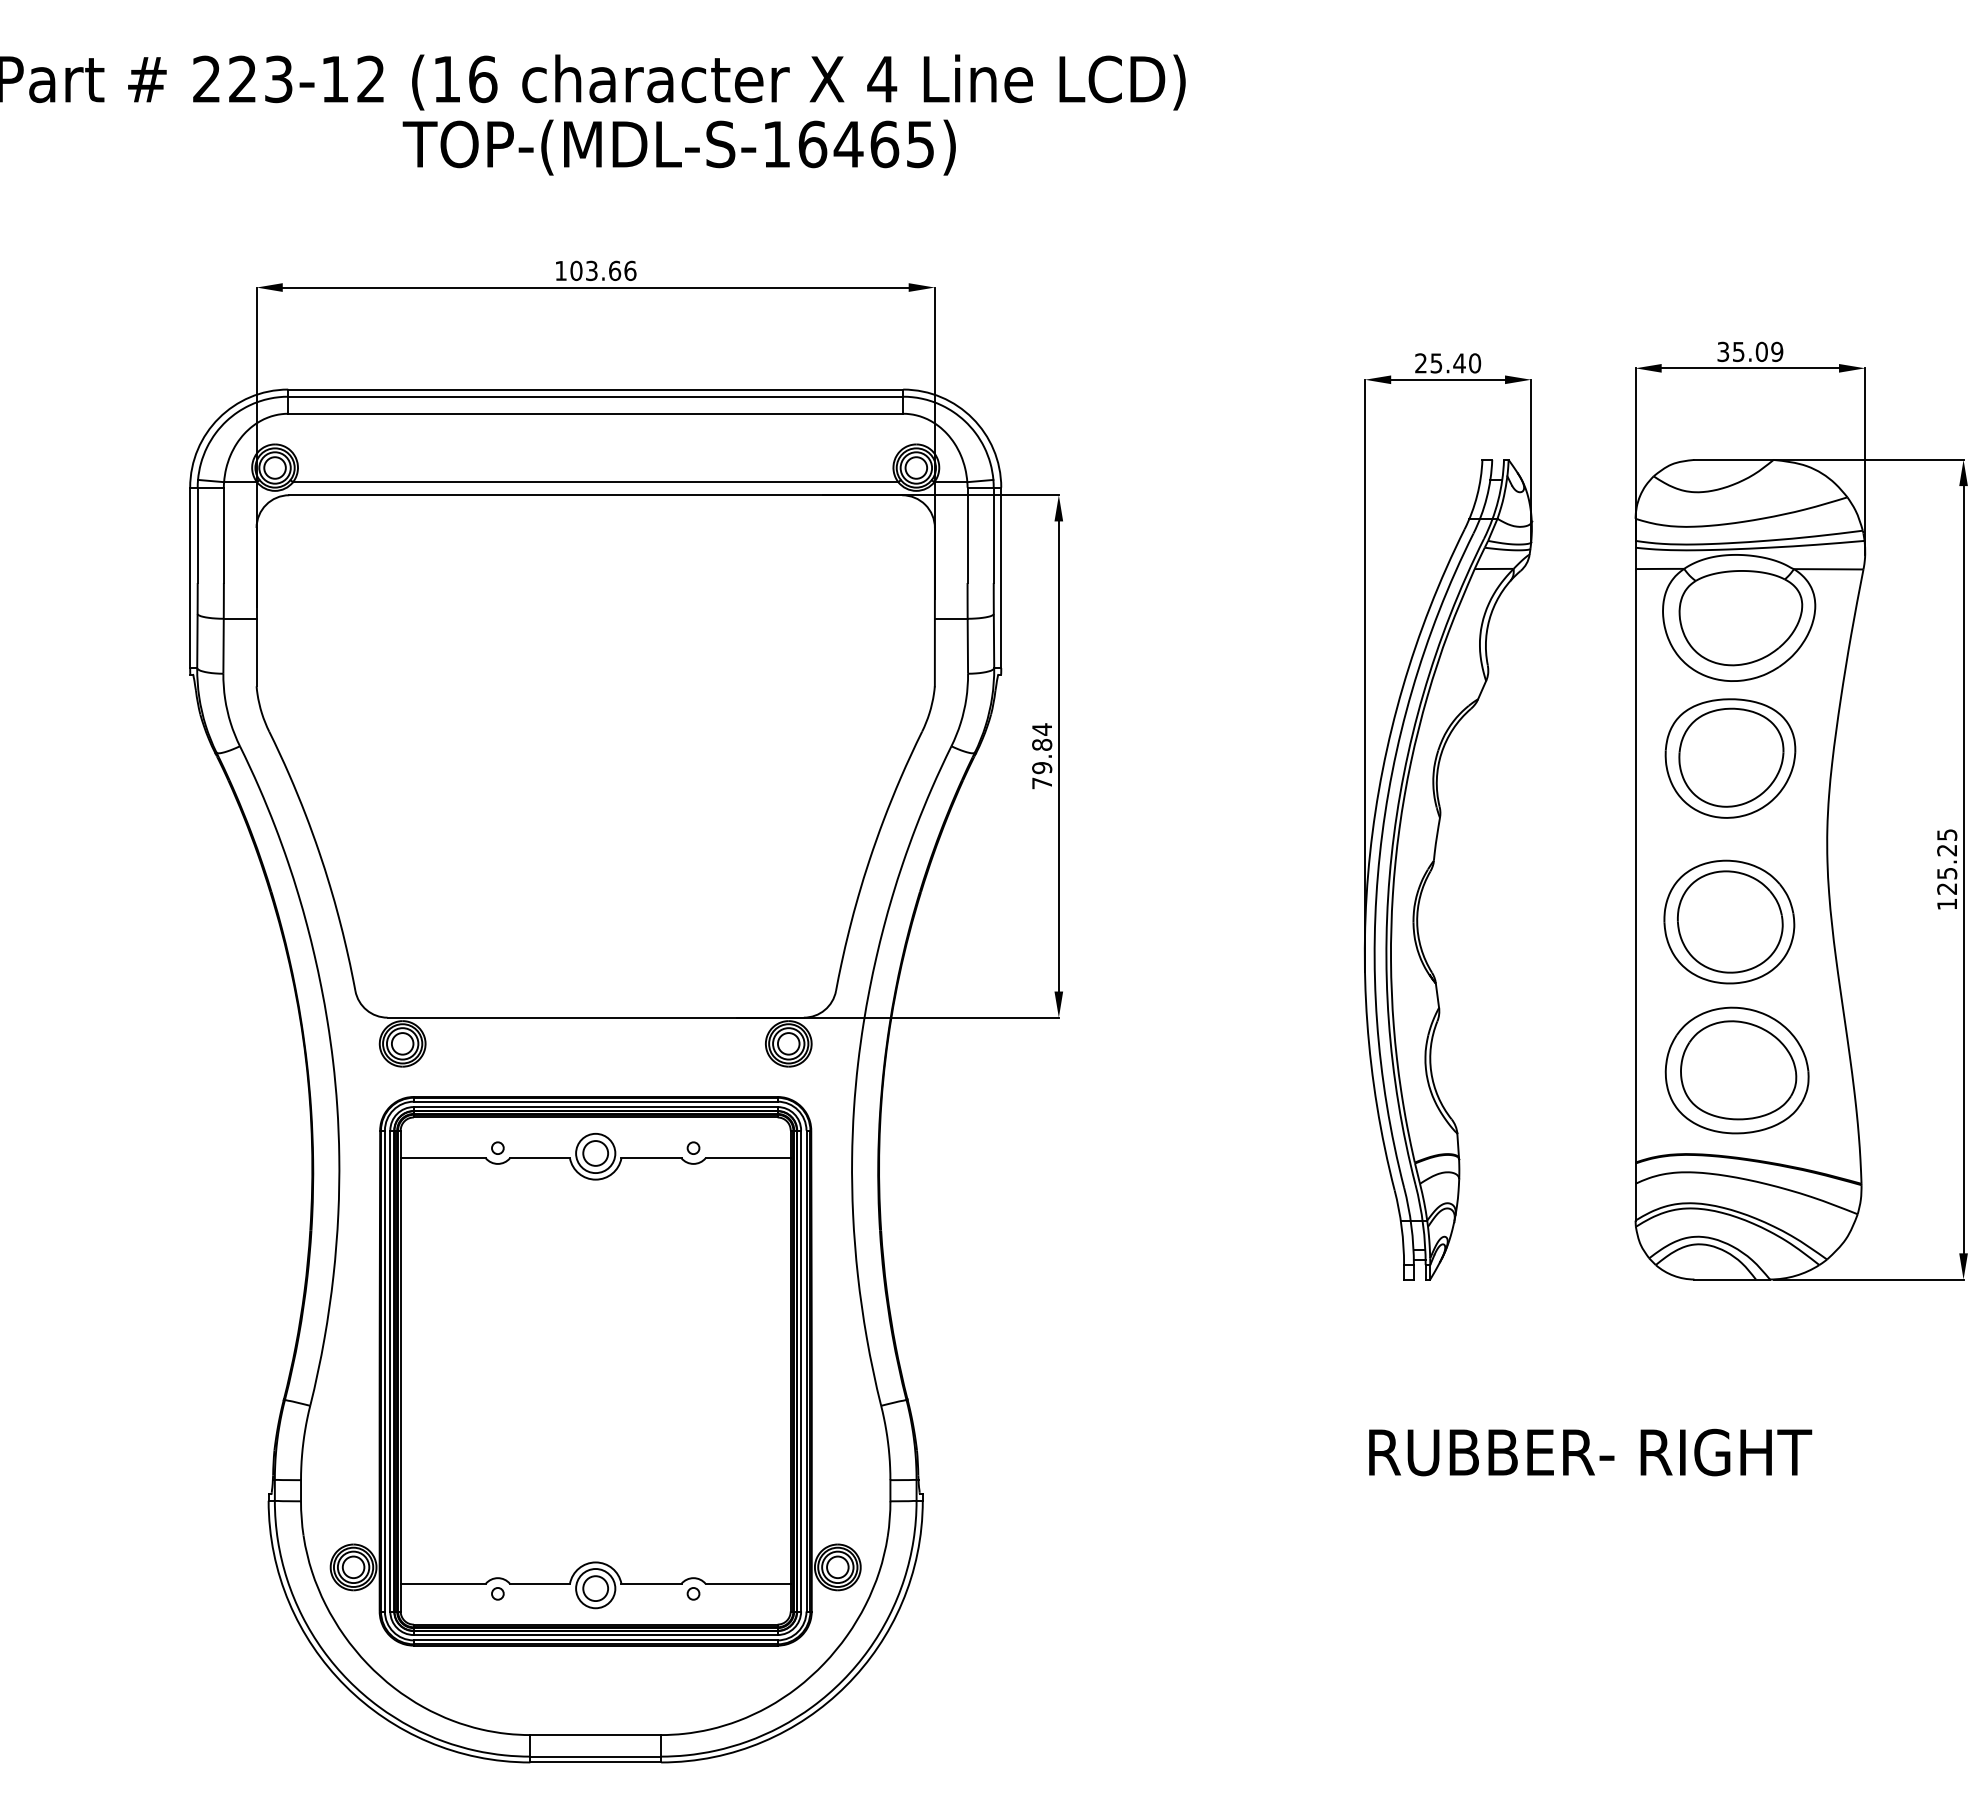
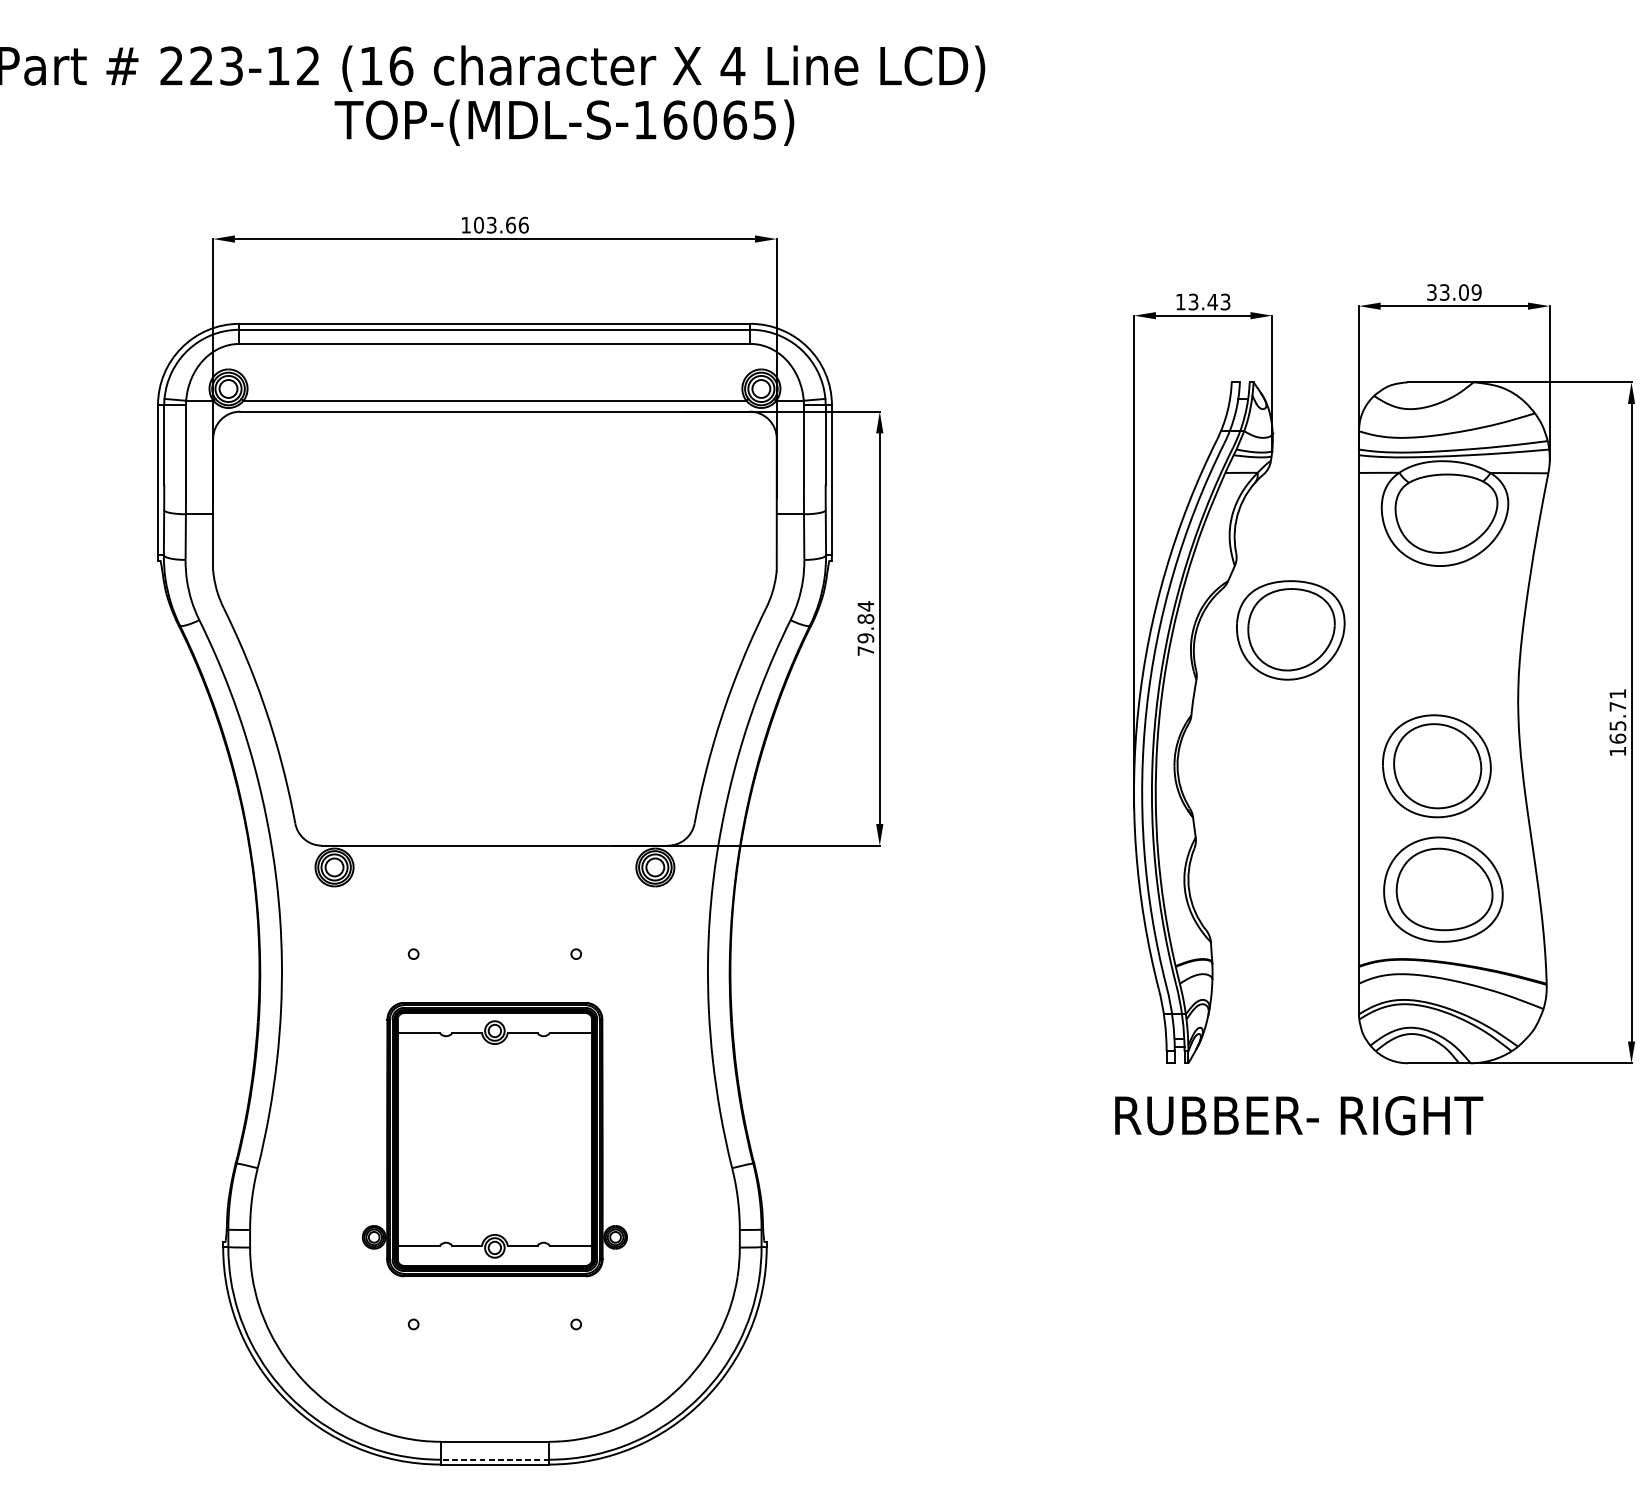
text: (848, 144) -> (705, 120), TOP-(MDL-S-16465) -> TOP-(MDL-S-16065)
text: (1738, 351) -> (1444, 292), 35.09 -> 33.09
text: (1448, 363) -> (1203, 302), 25.40 -> 13.43
part: (1730, 758) -> (1290, 630), moved
text: (1947, 861) -> (1618, 715), 125.25 -> 165.71
part: (595, 1371) -> (494, 1139), size x0.6
text: (1590, 1452) -> (1299, 1115), moved
line: (595, 1756) -> (494, 1459), solid -> dashed

